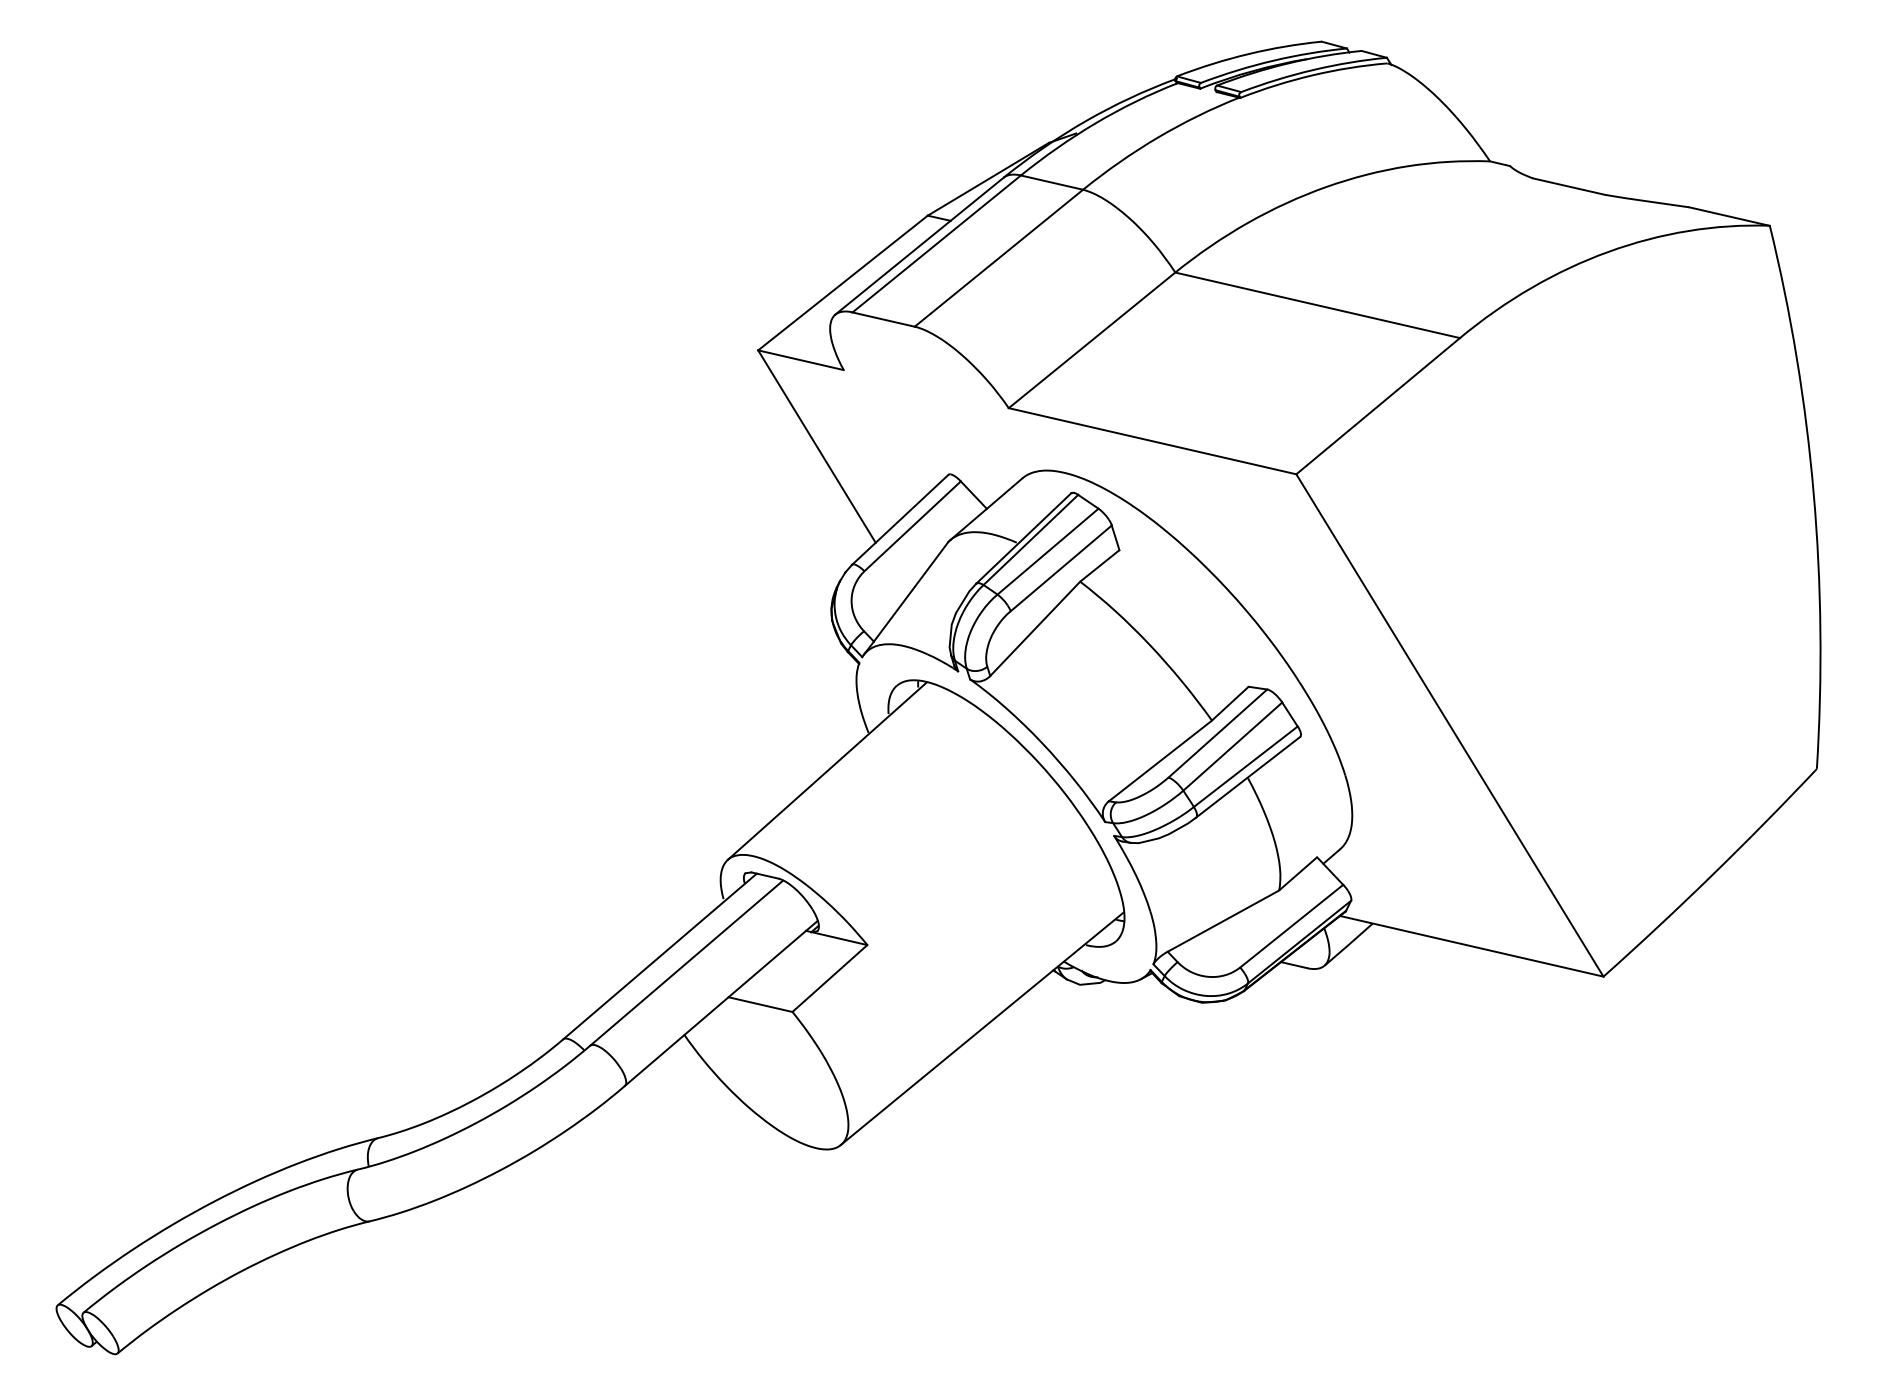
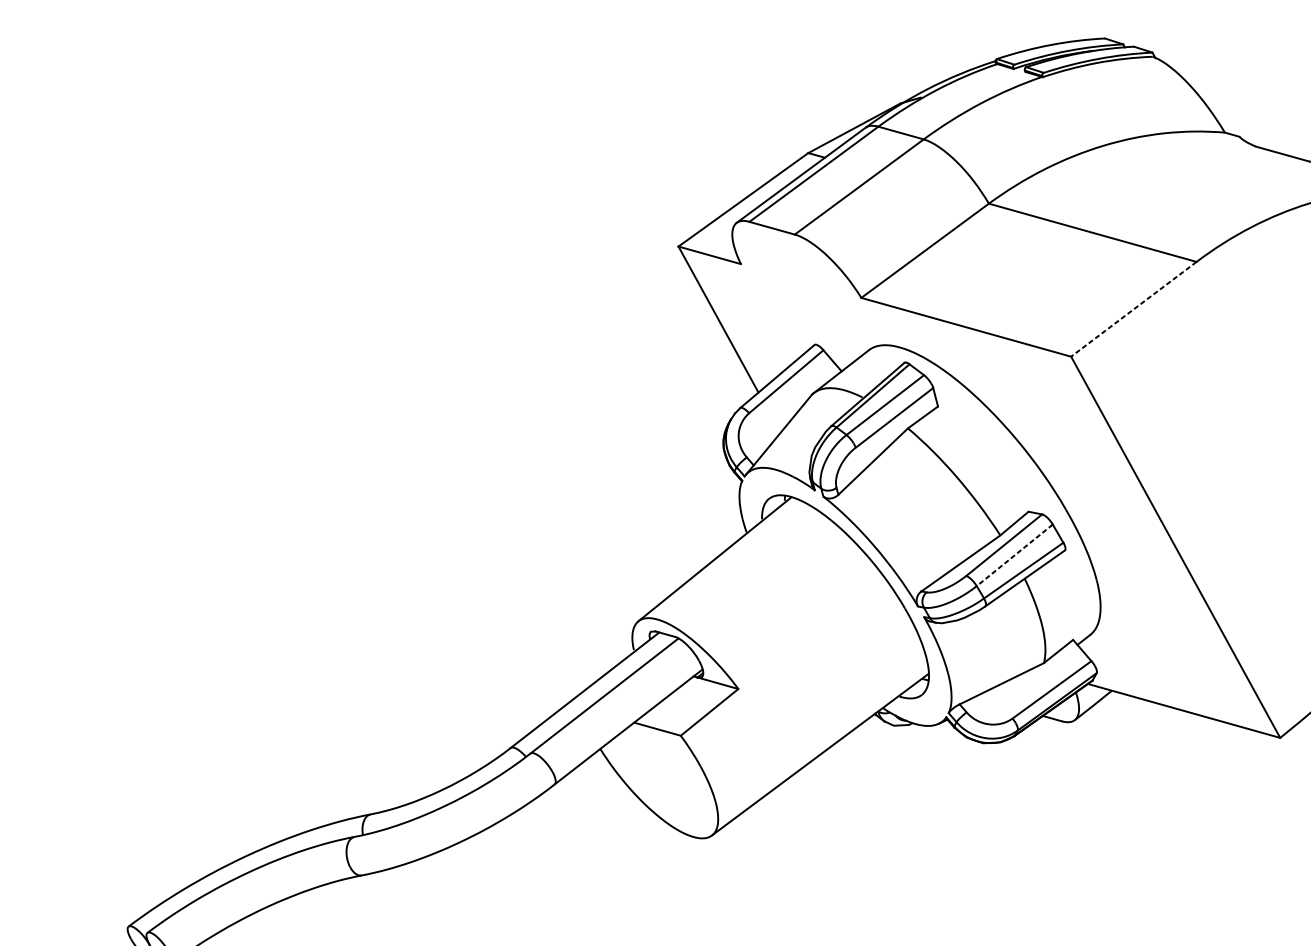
line: (1377, 406) -> (1133, 309), solid -> dashed
line: (1232, 746) -> (1014, 555), solid -> dashed

